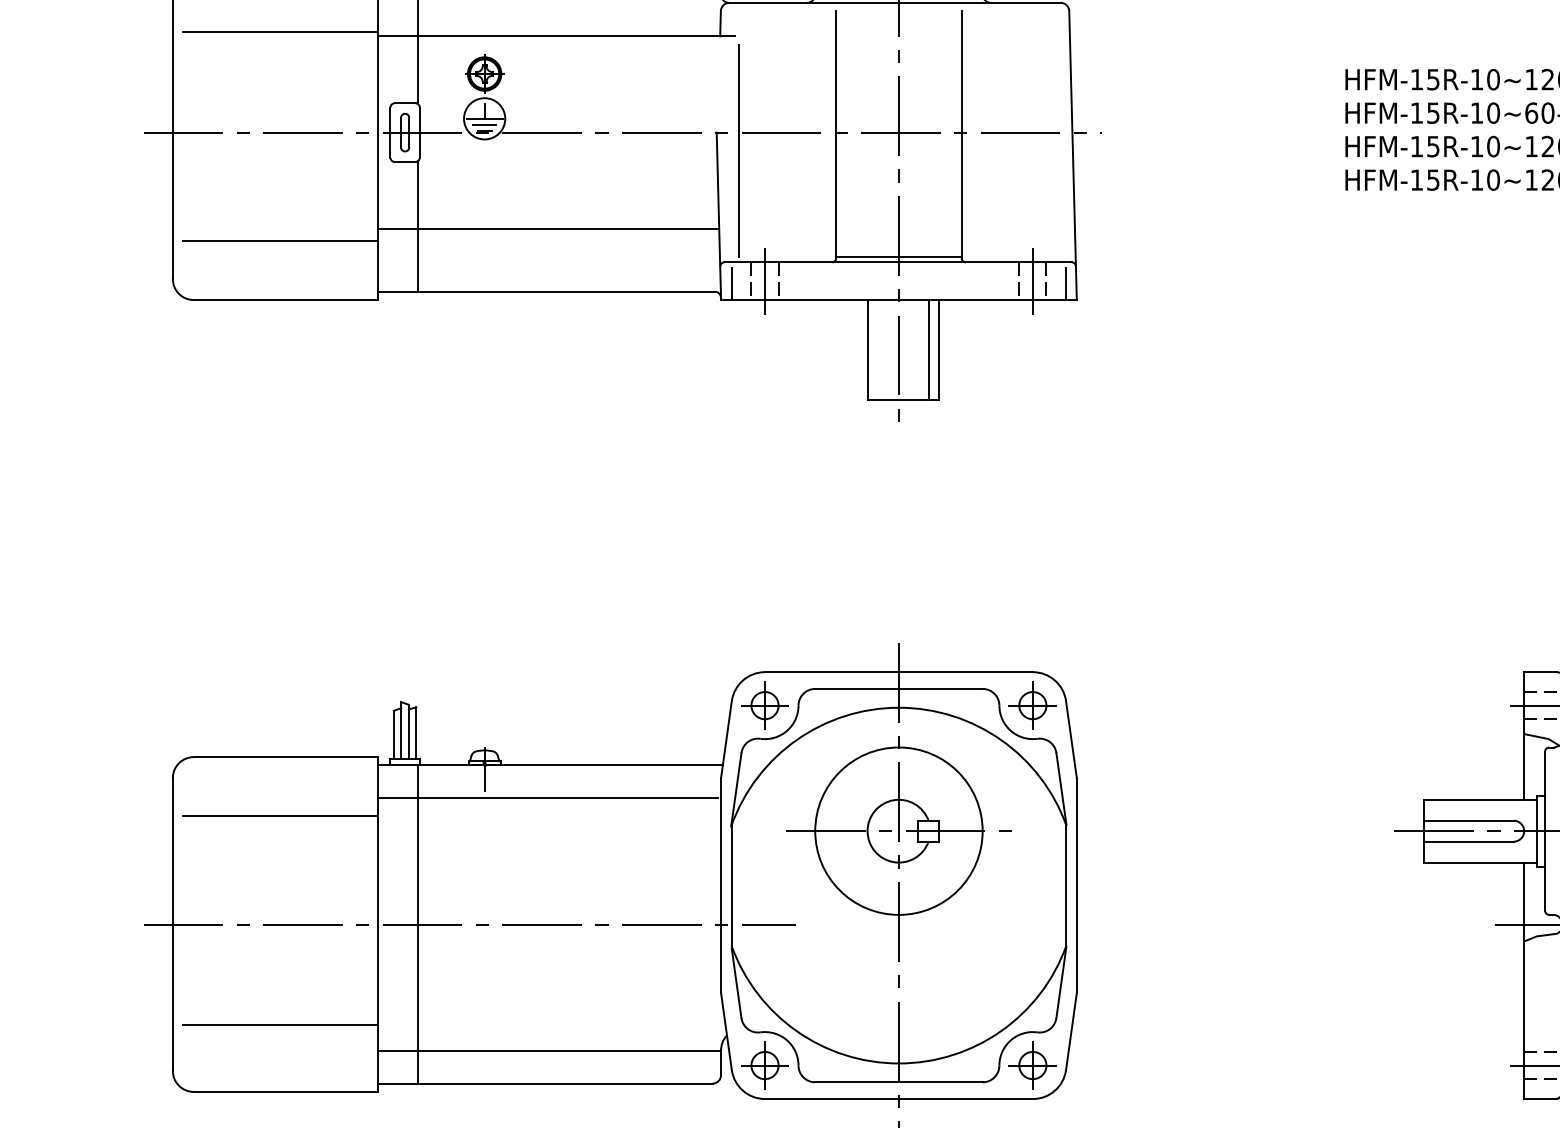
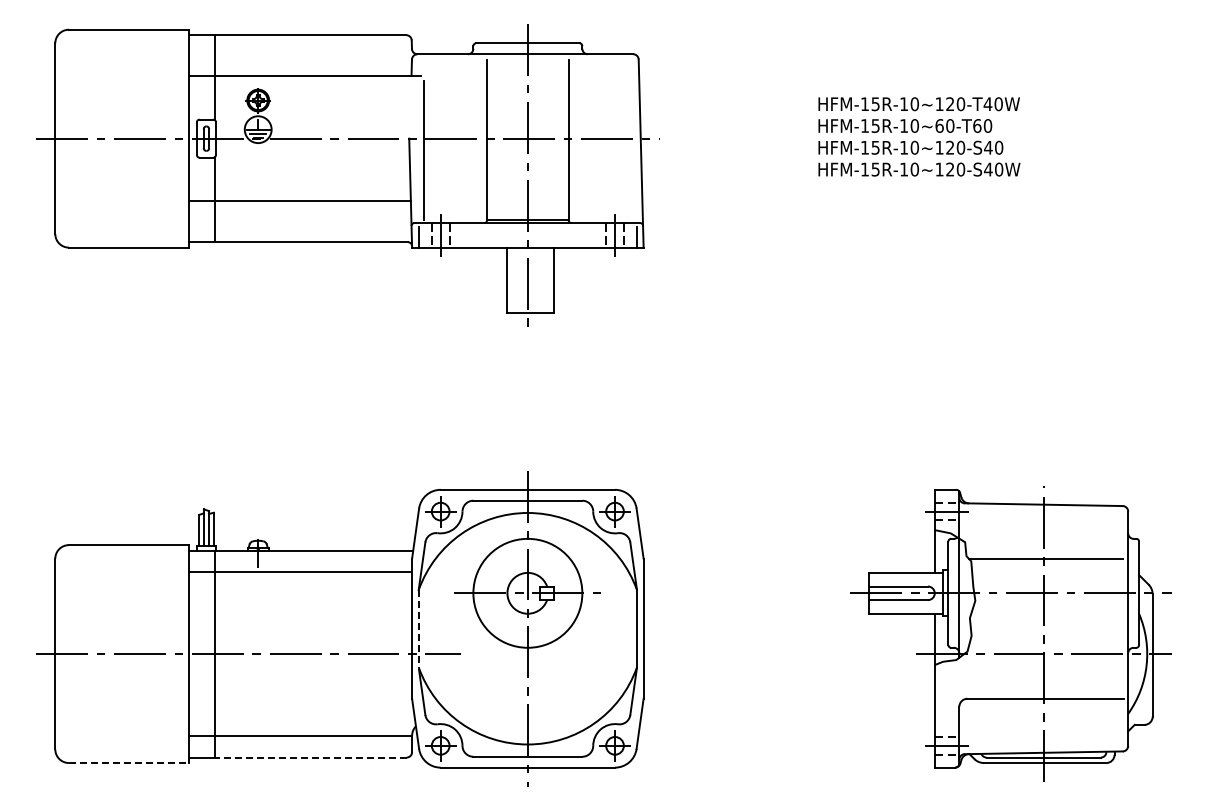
line: (280, 32) -> (125, 73), removed
line: (280, 241) -> (125, 209), removed
line: (929, 350) -> (547, 280), removed
line: (280, 816) -> (125, 583), removed
line: (730, 886) -> (418, 629), solid -> dashed
line: (280, 1025) -> (125, 719), removed
line: (564, 1083) -> (310, 757), solid -> dashed
line: (285, 1092) -> (128, 763), solid -> dashed

